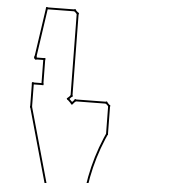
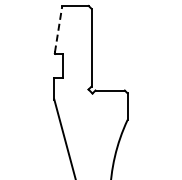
line: (41, 32) -> (58, 29), solid -> dashed

